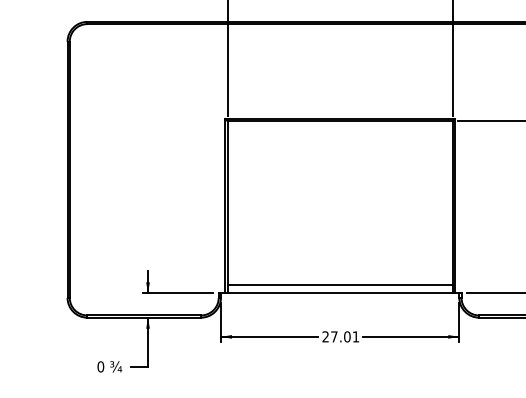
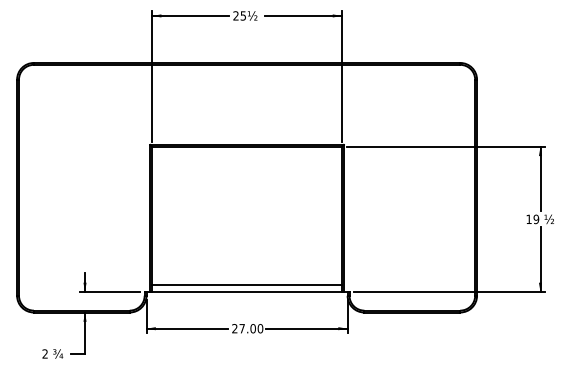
text: (356, 336) -> (260, 328), 27.01 -> 27.00
text: (99, 366) -> (44, 353), 0 -> 2

